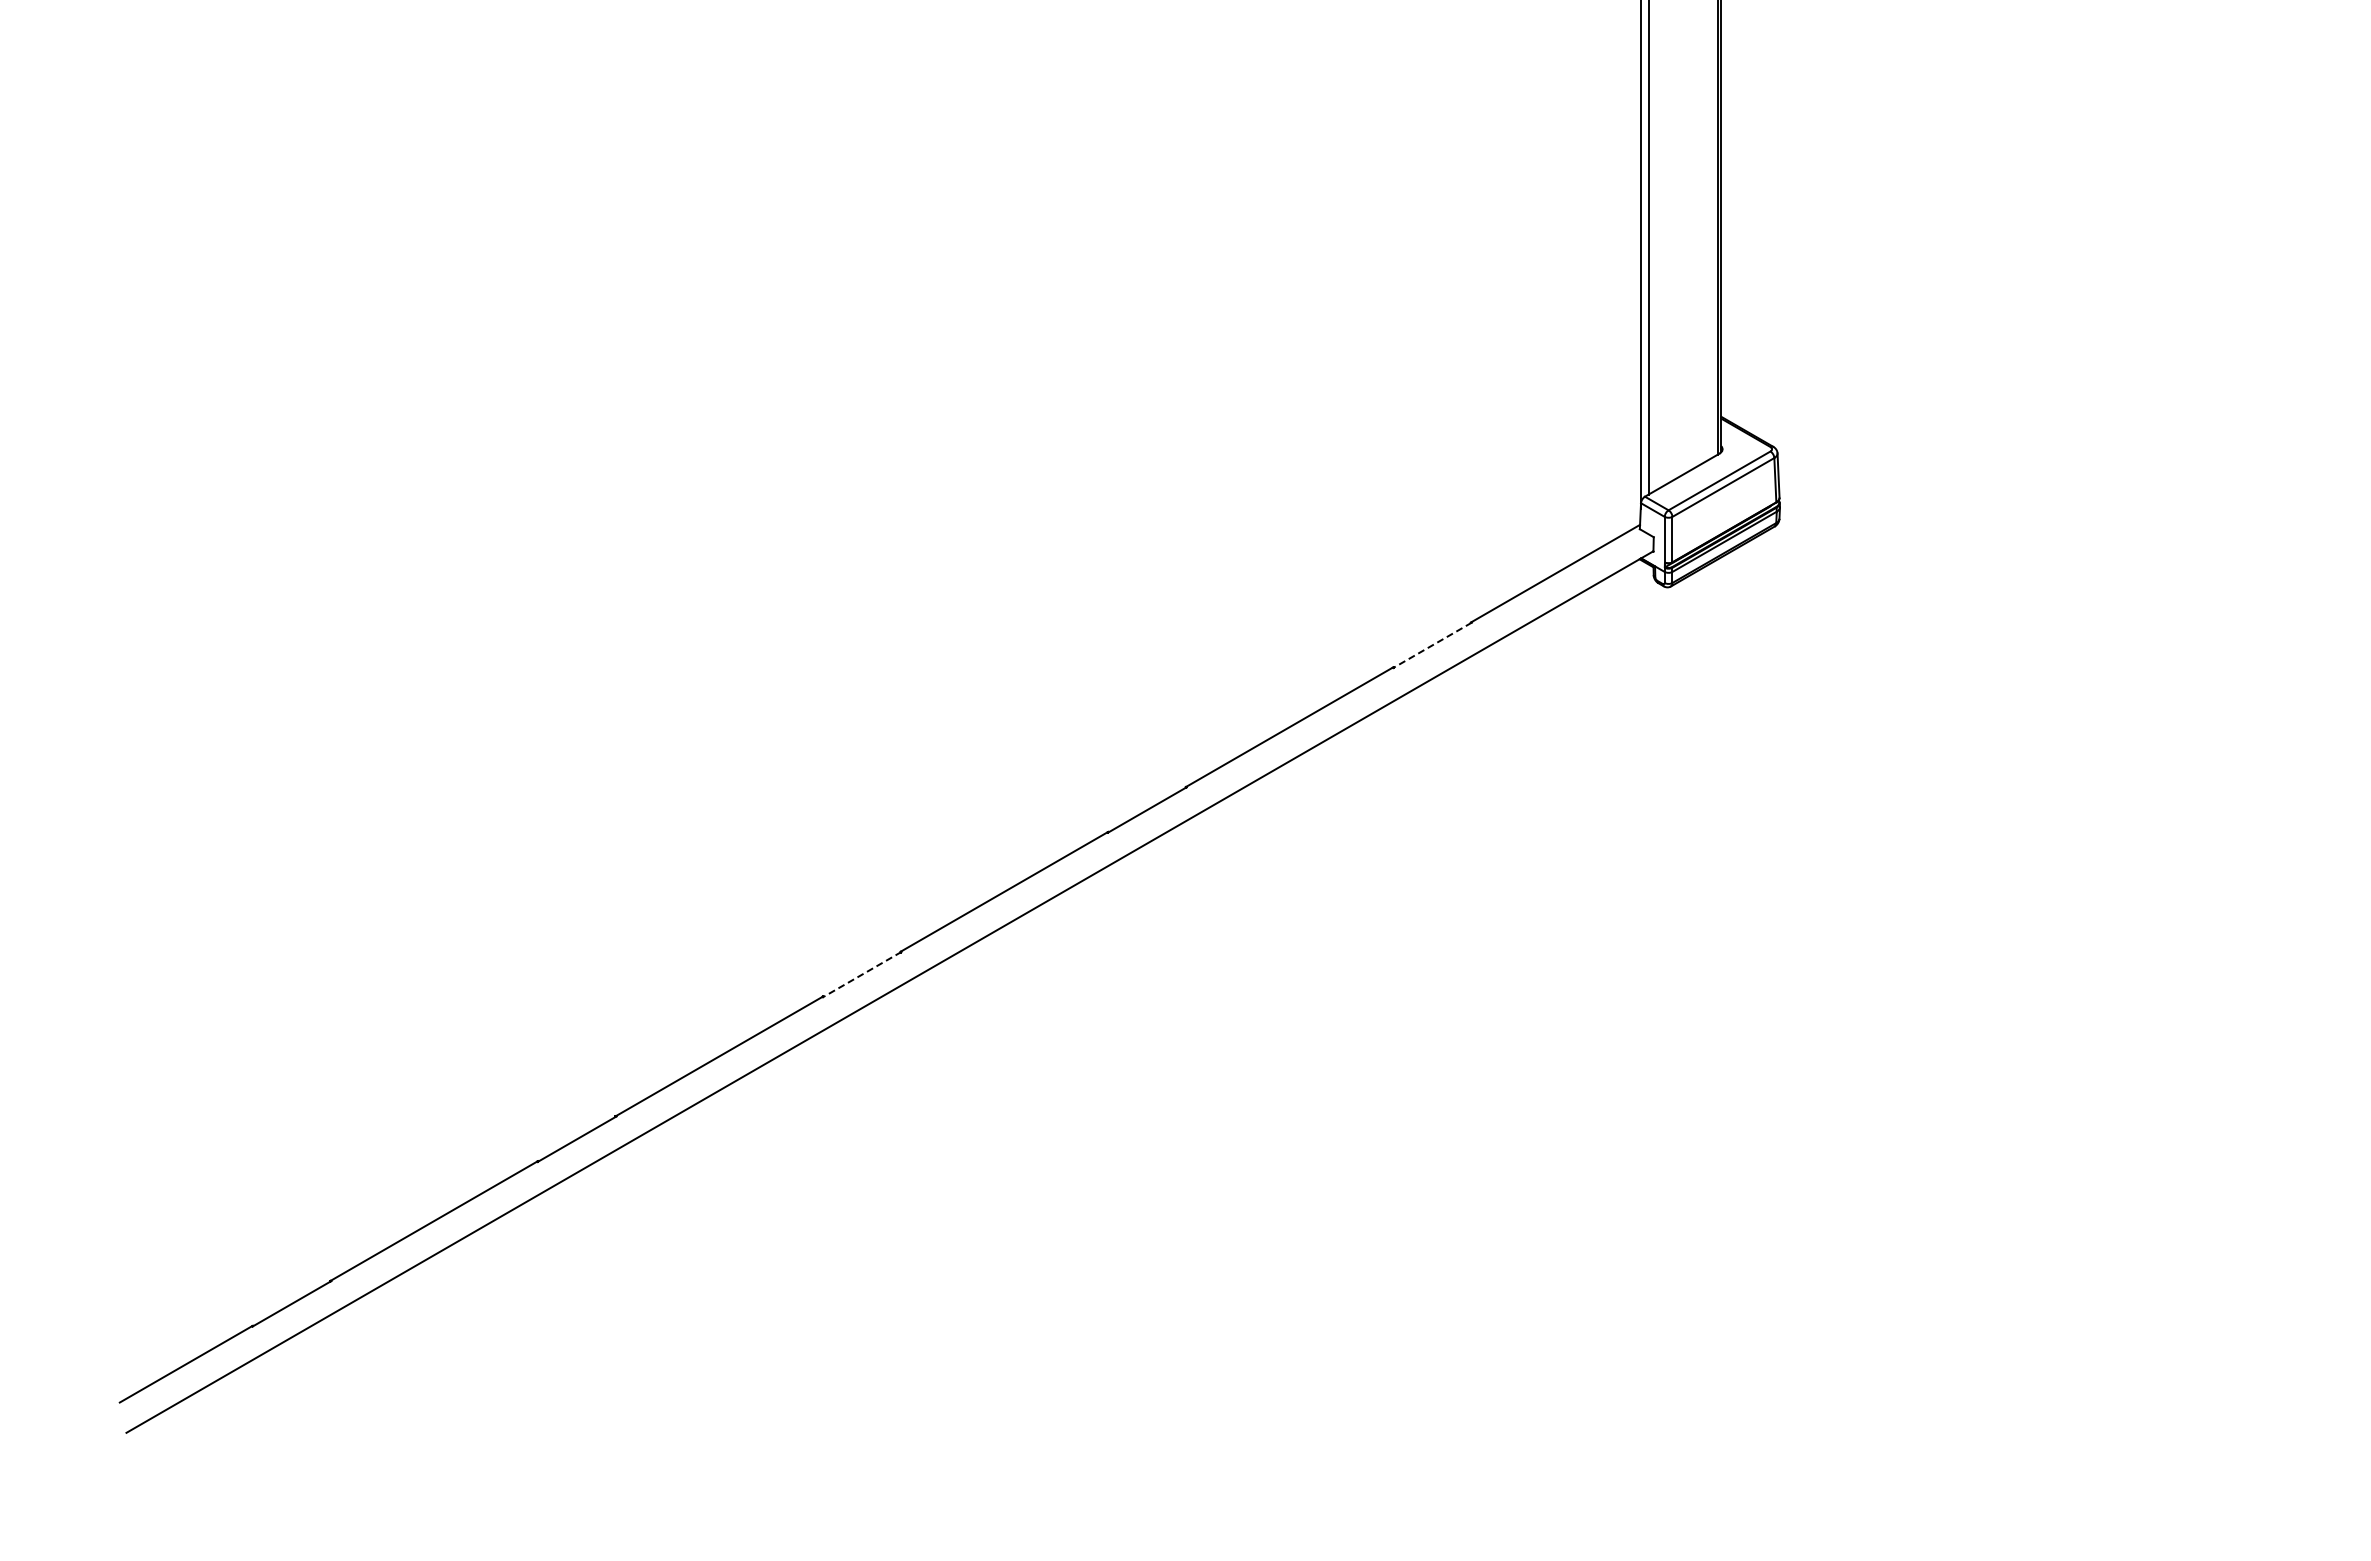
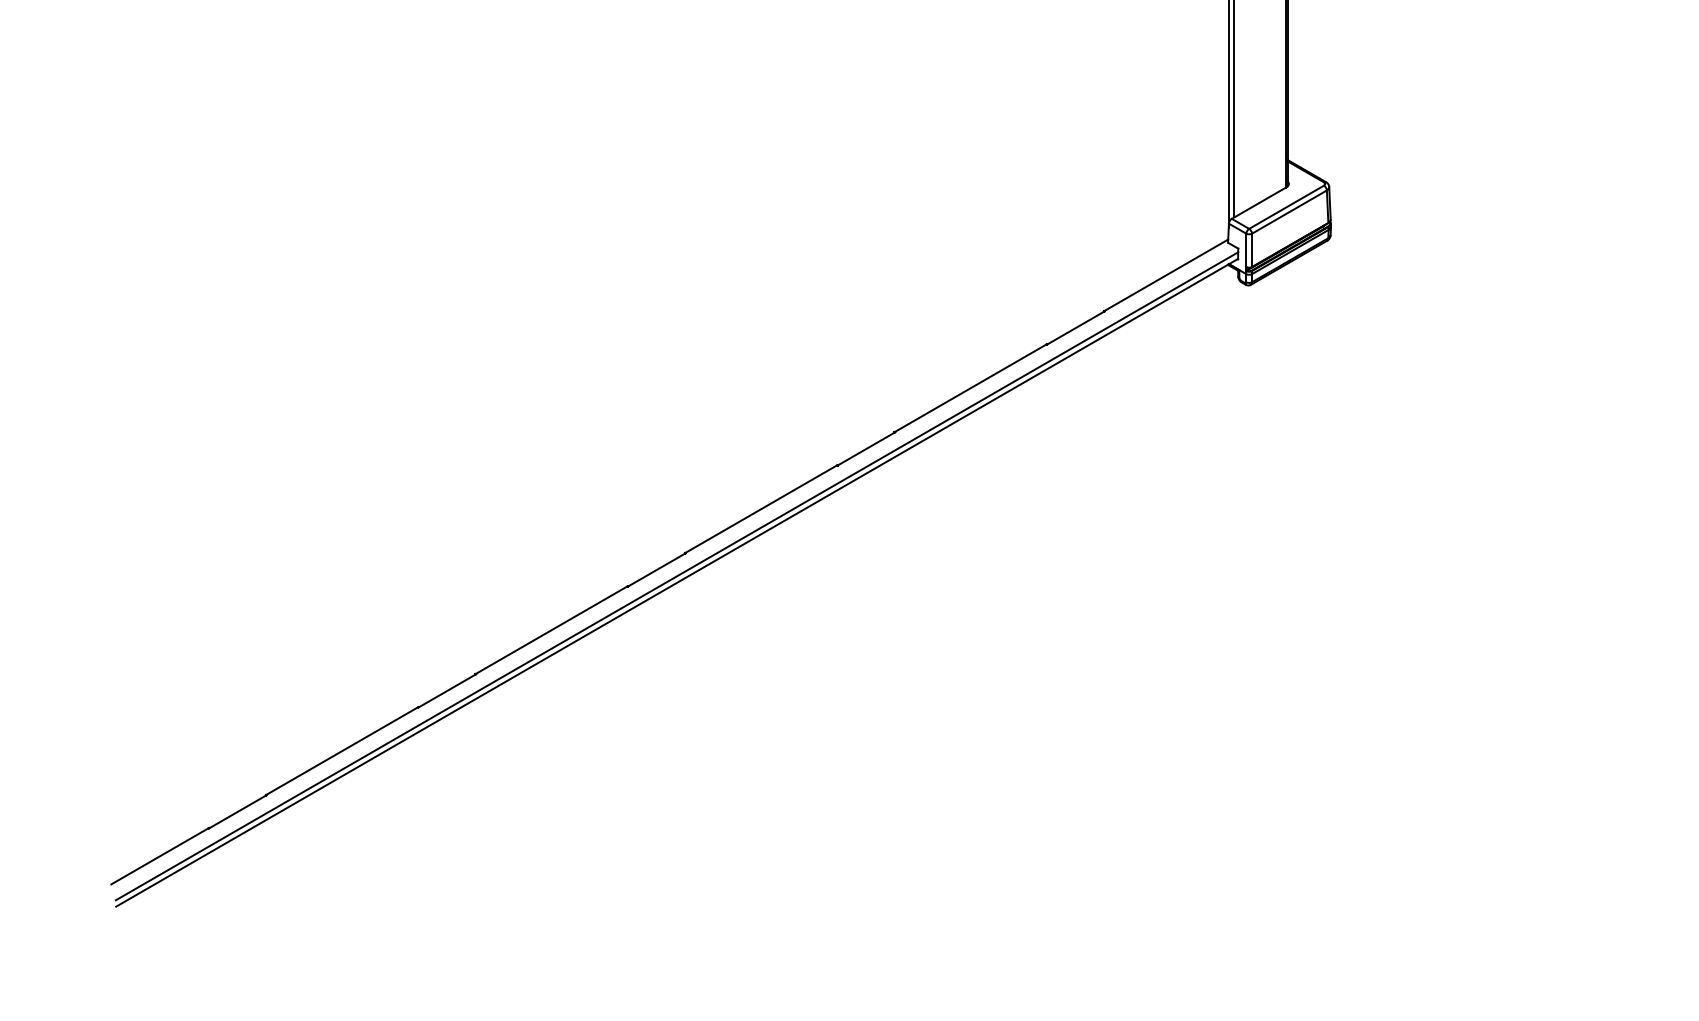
line: (1432, 645) -> (1075, 328), dashed -> solid
line: (862, 974) -> (656, 569), dashed -> solid
line: (889, 983) -> (676, 576), added

